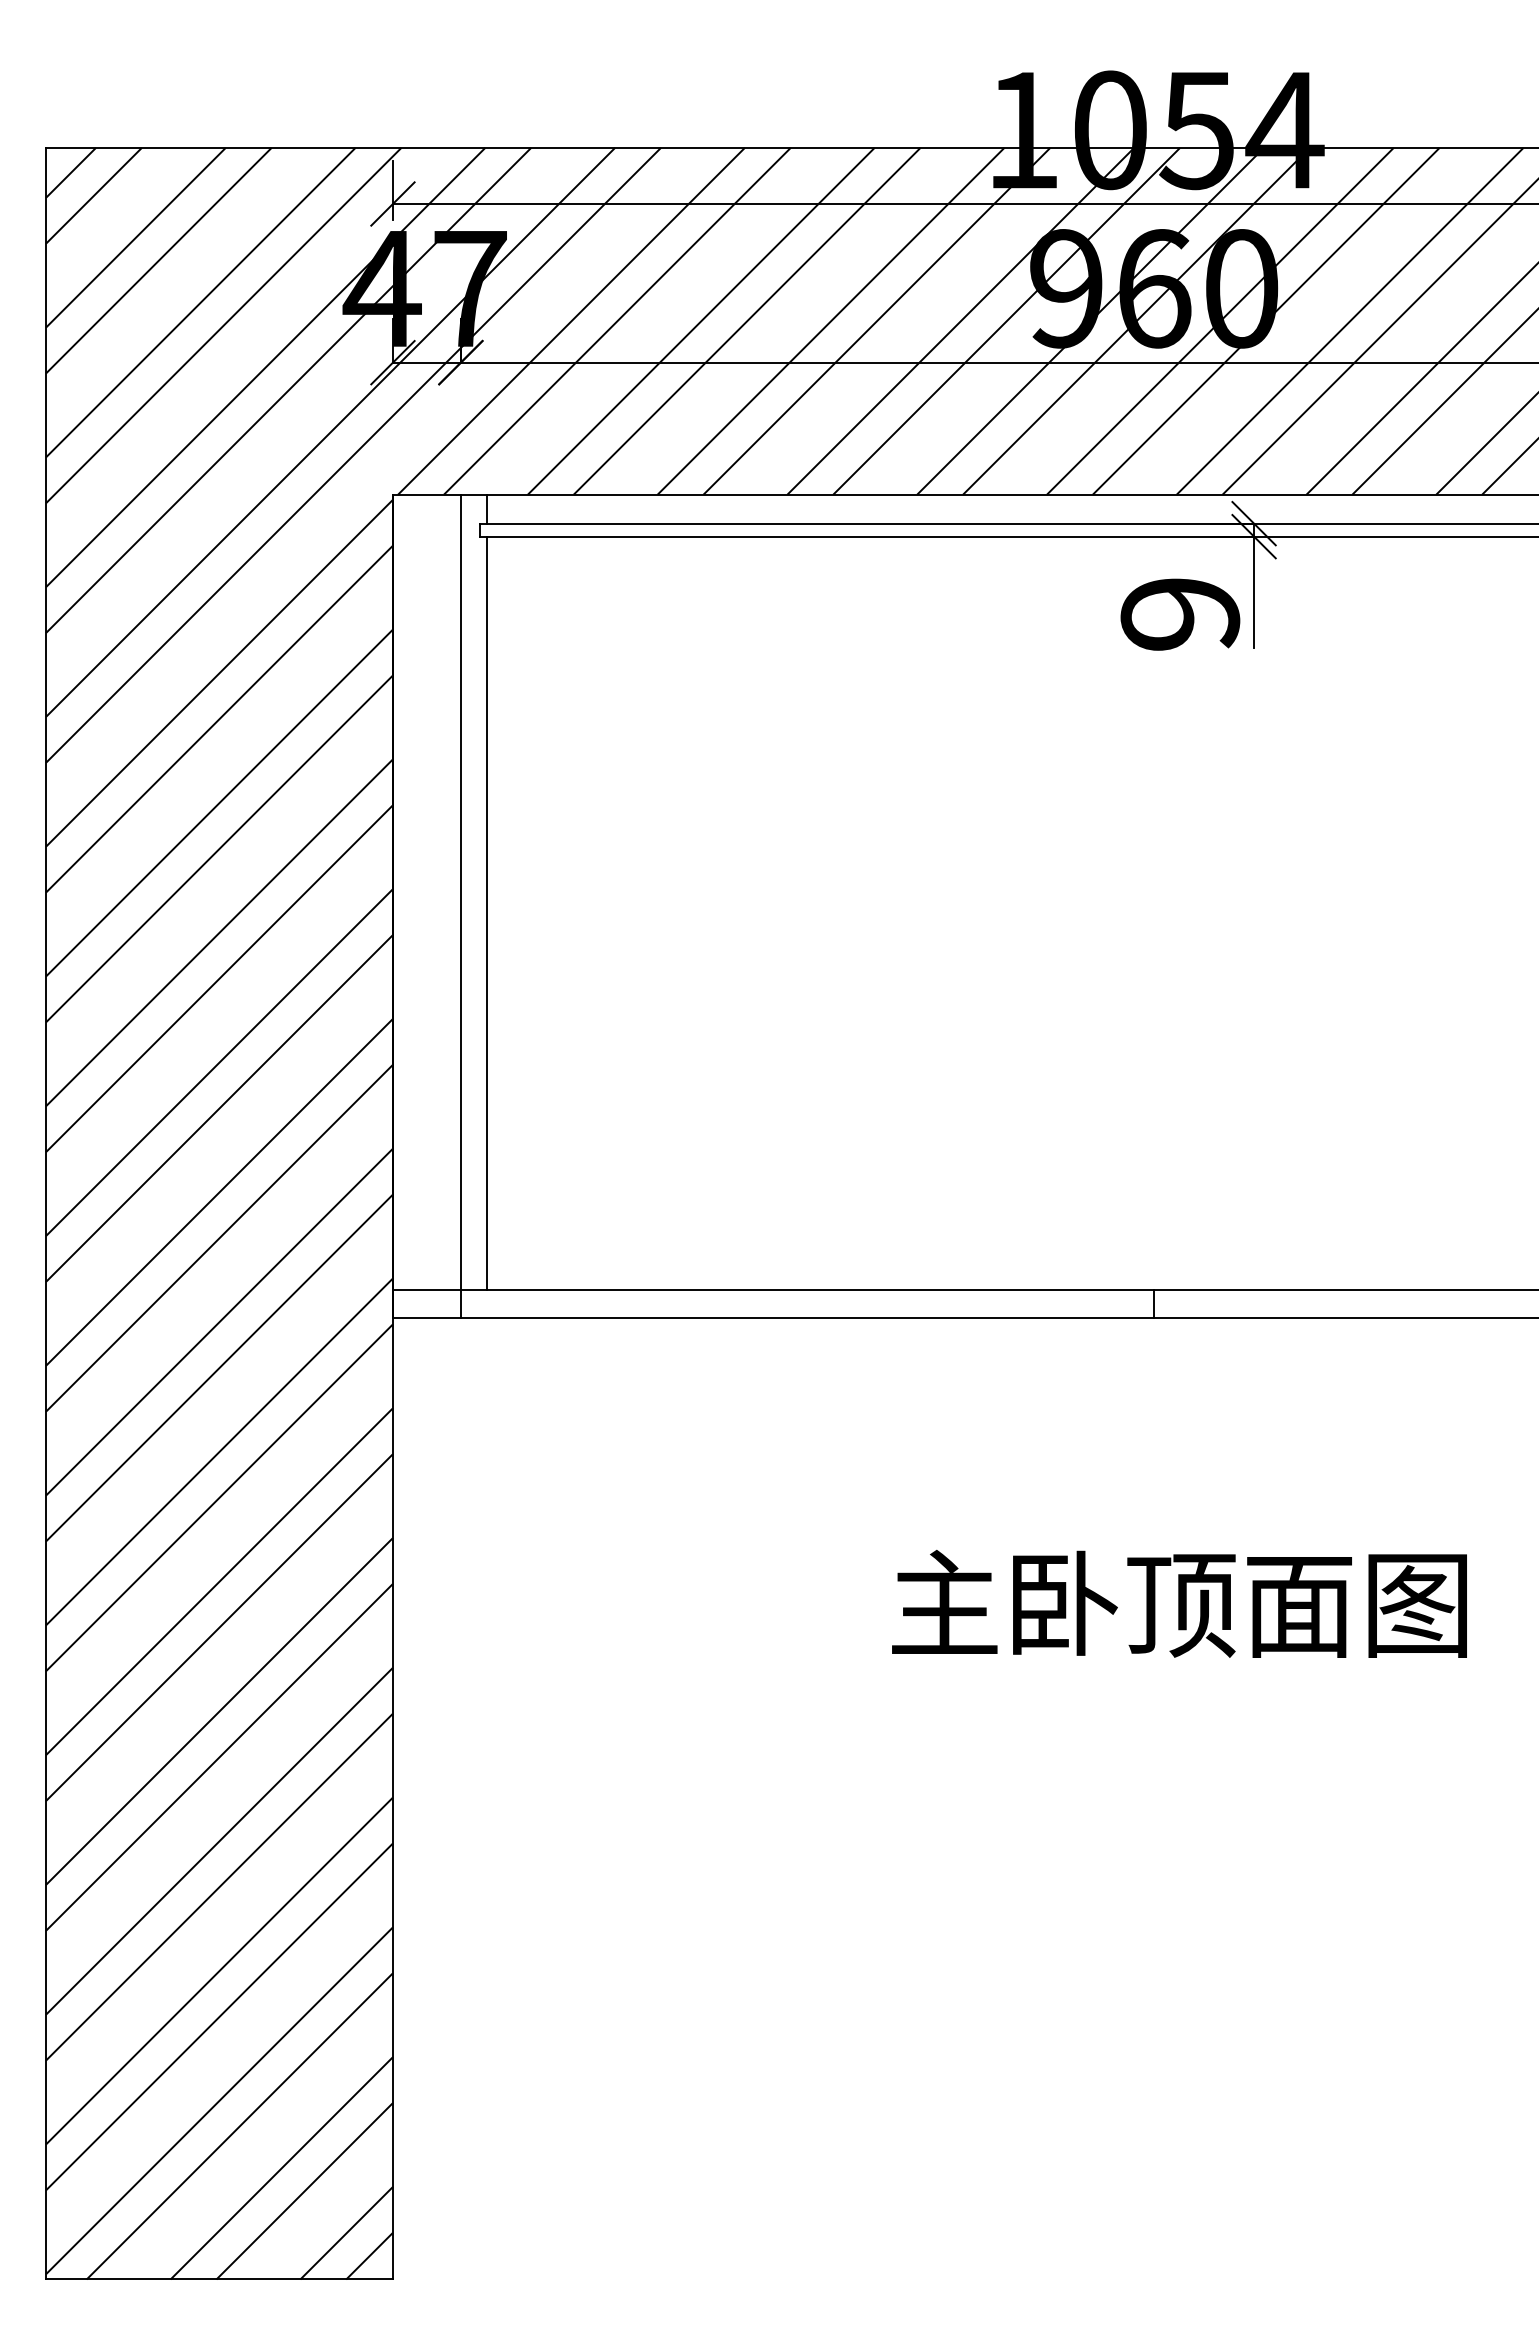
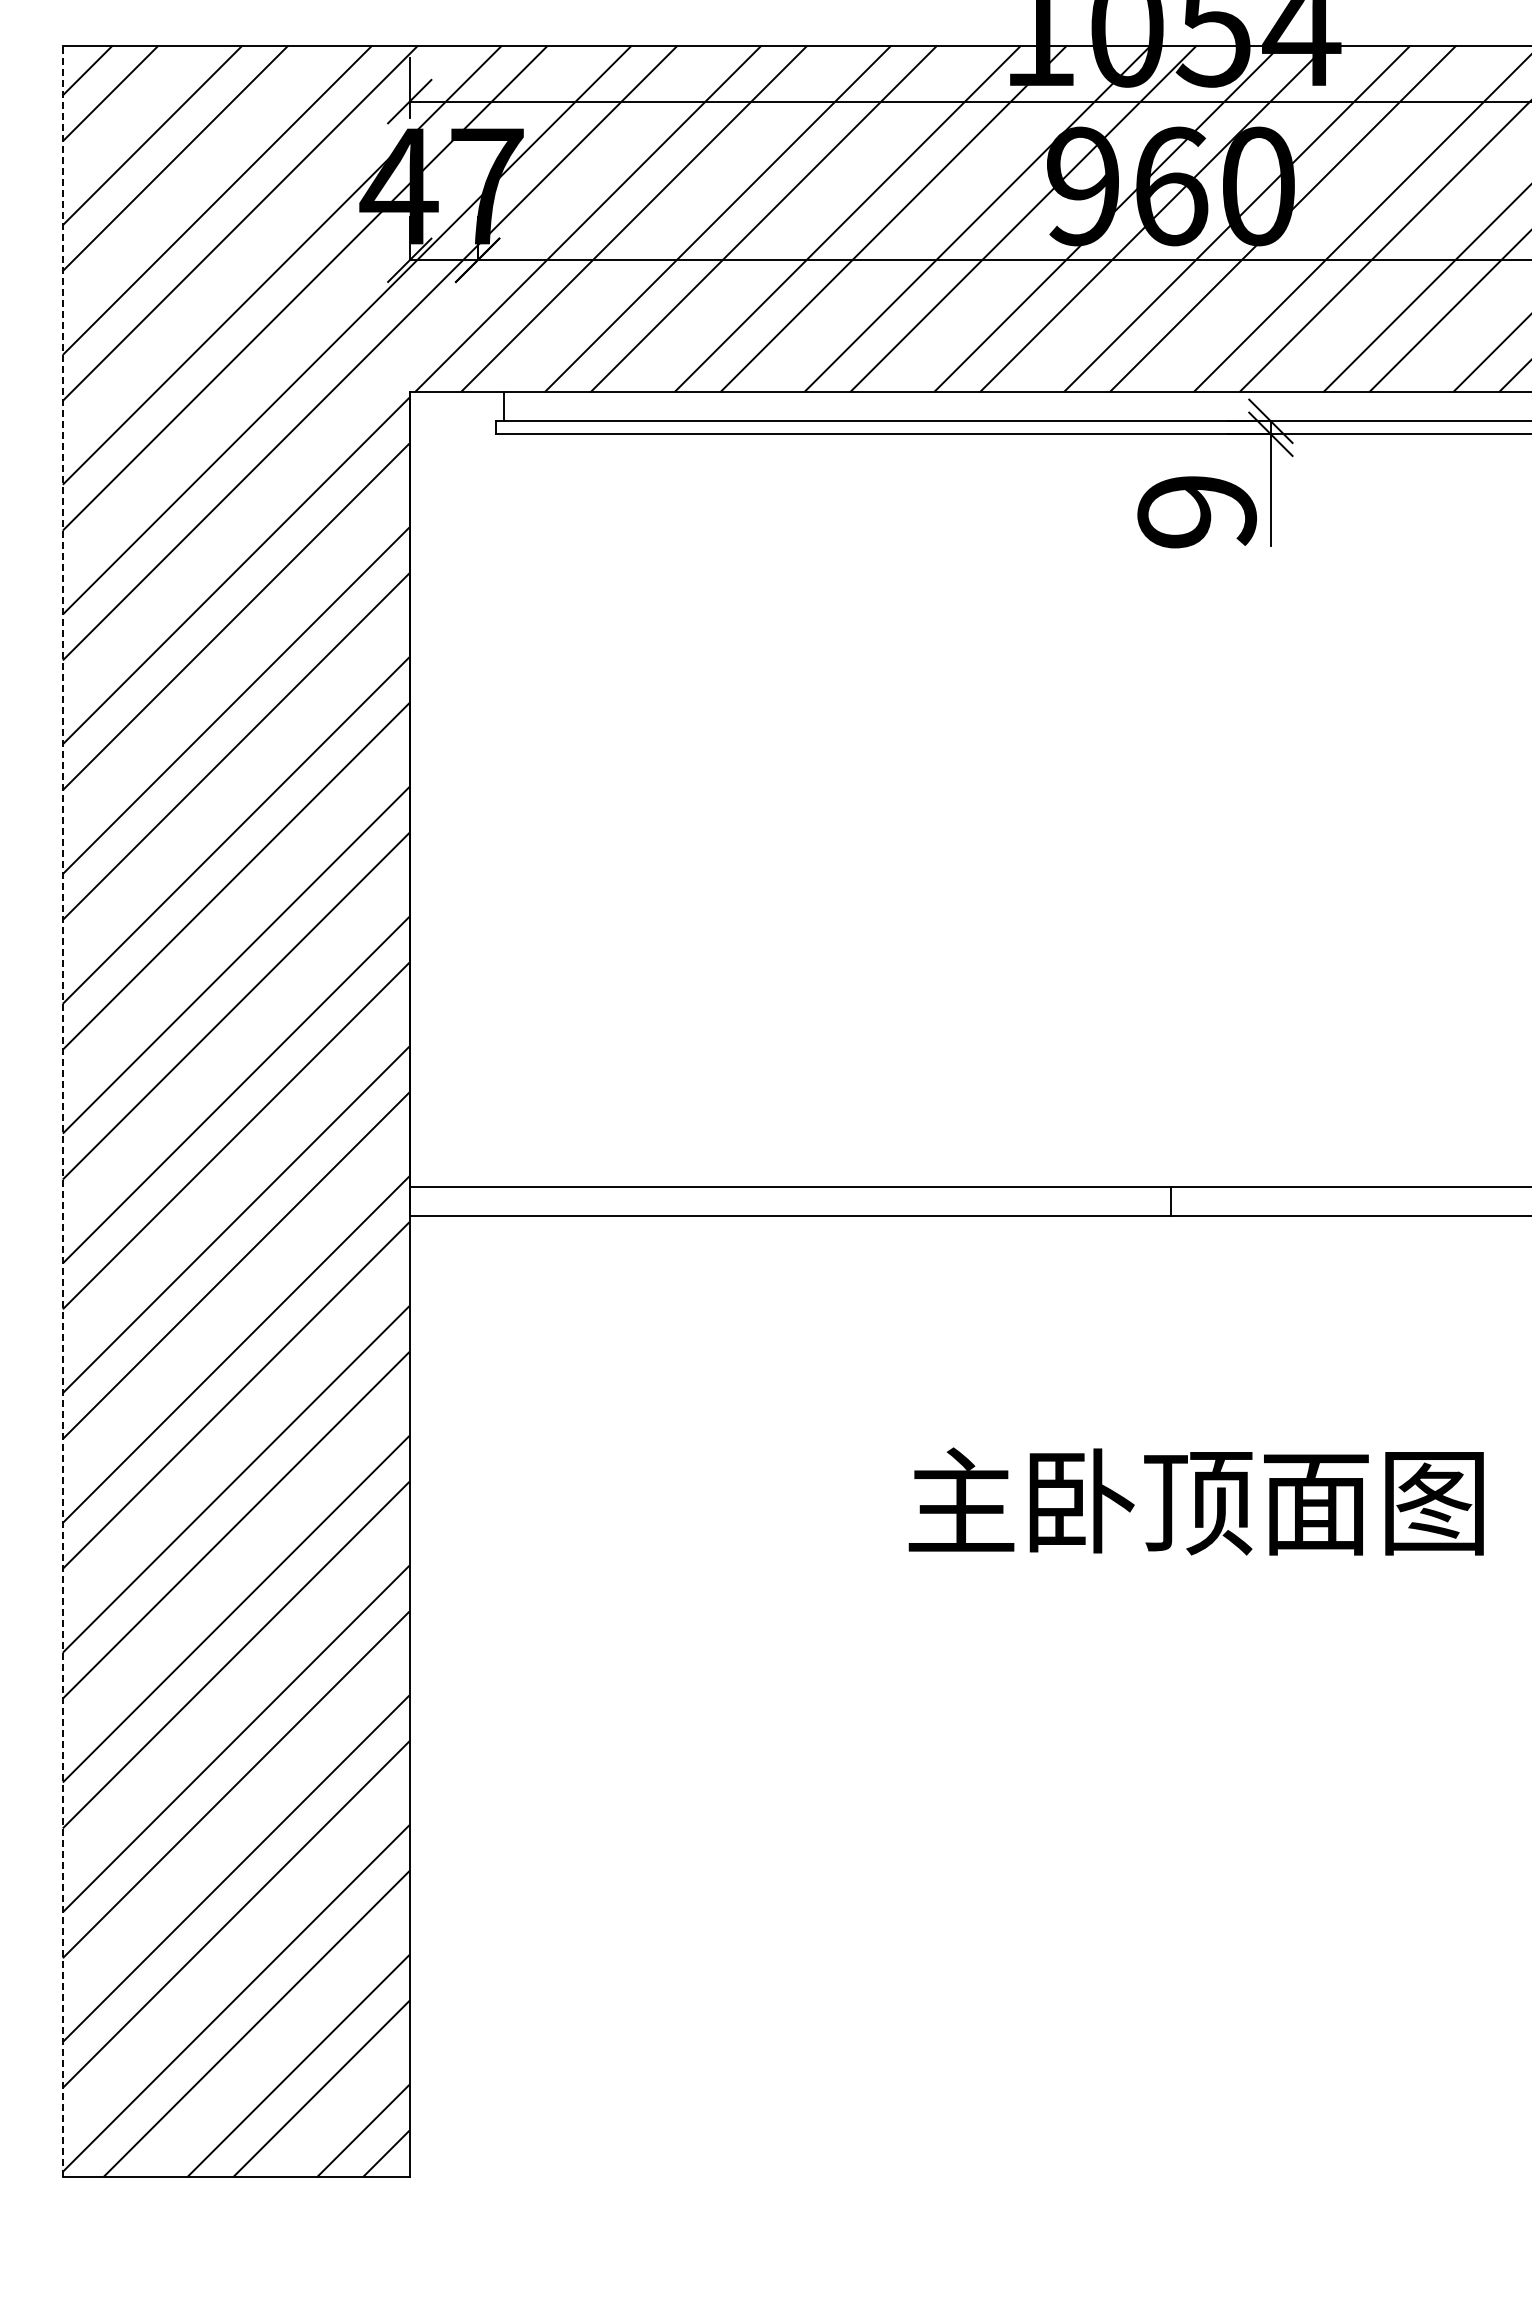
line: (460, 906) -> (477, 804), removed
line: (486, 912) -> (503, 810), removed
line: (46, 1213) -> (63, 1111), solid -> dashed

